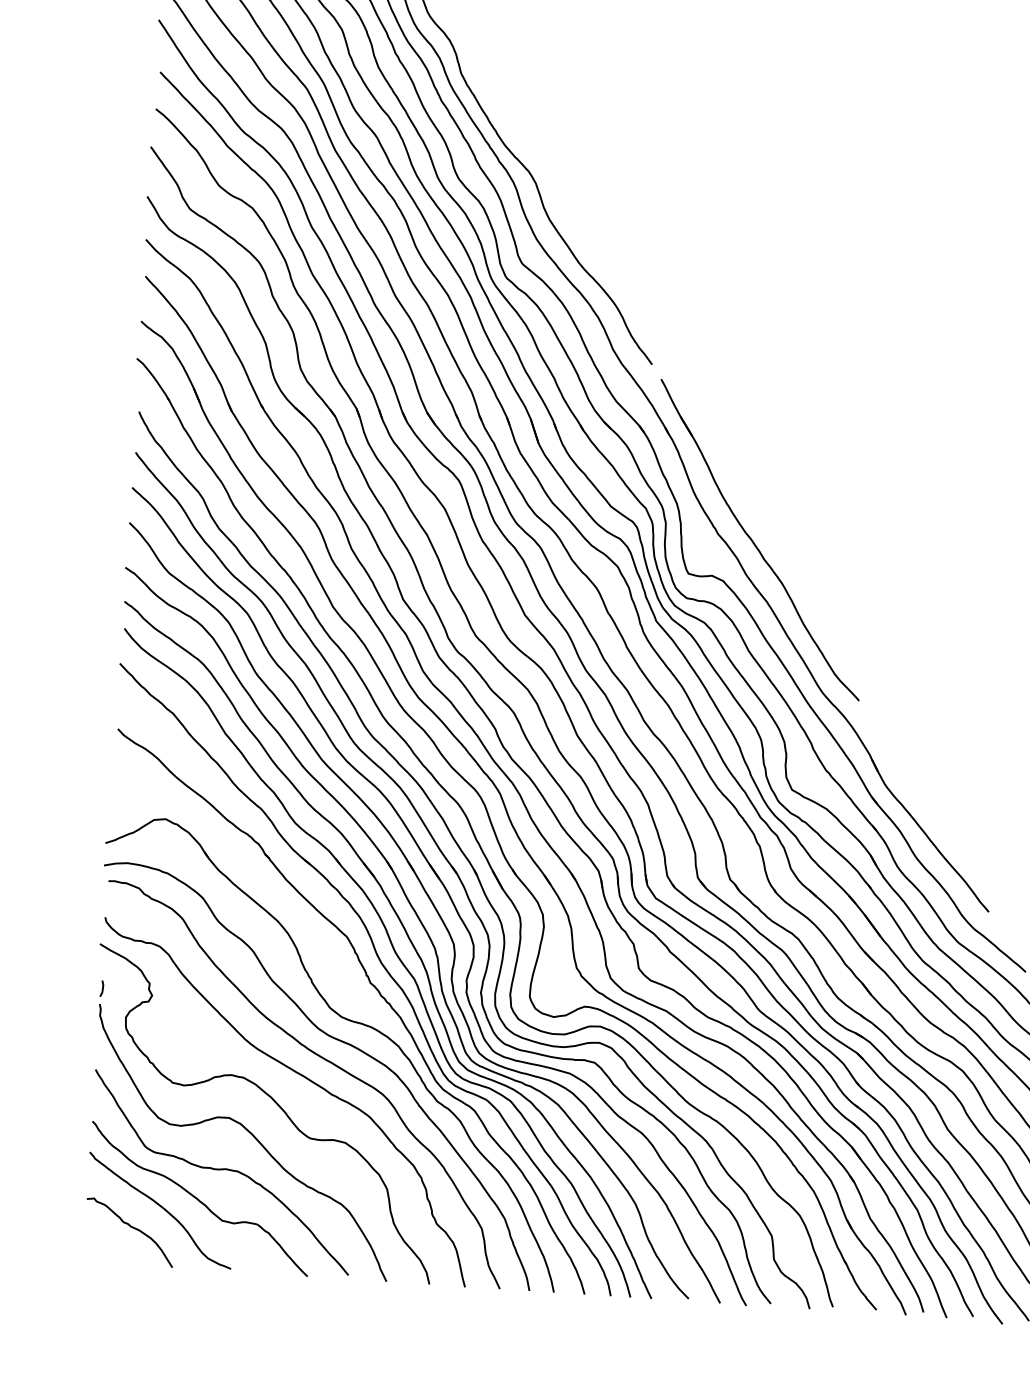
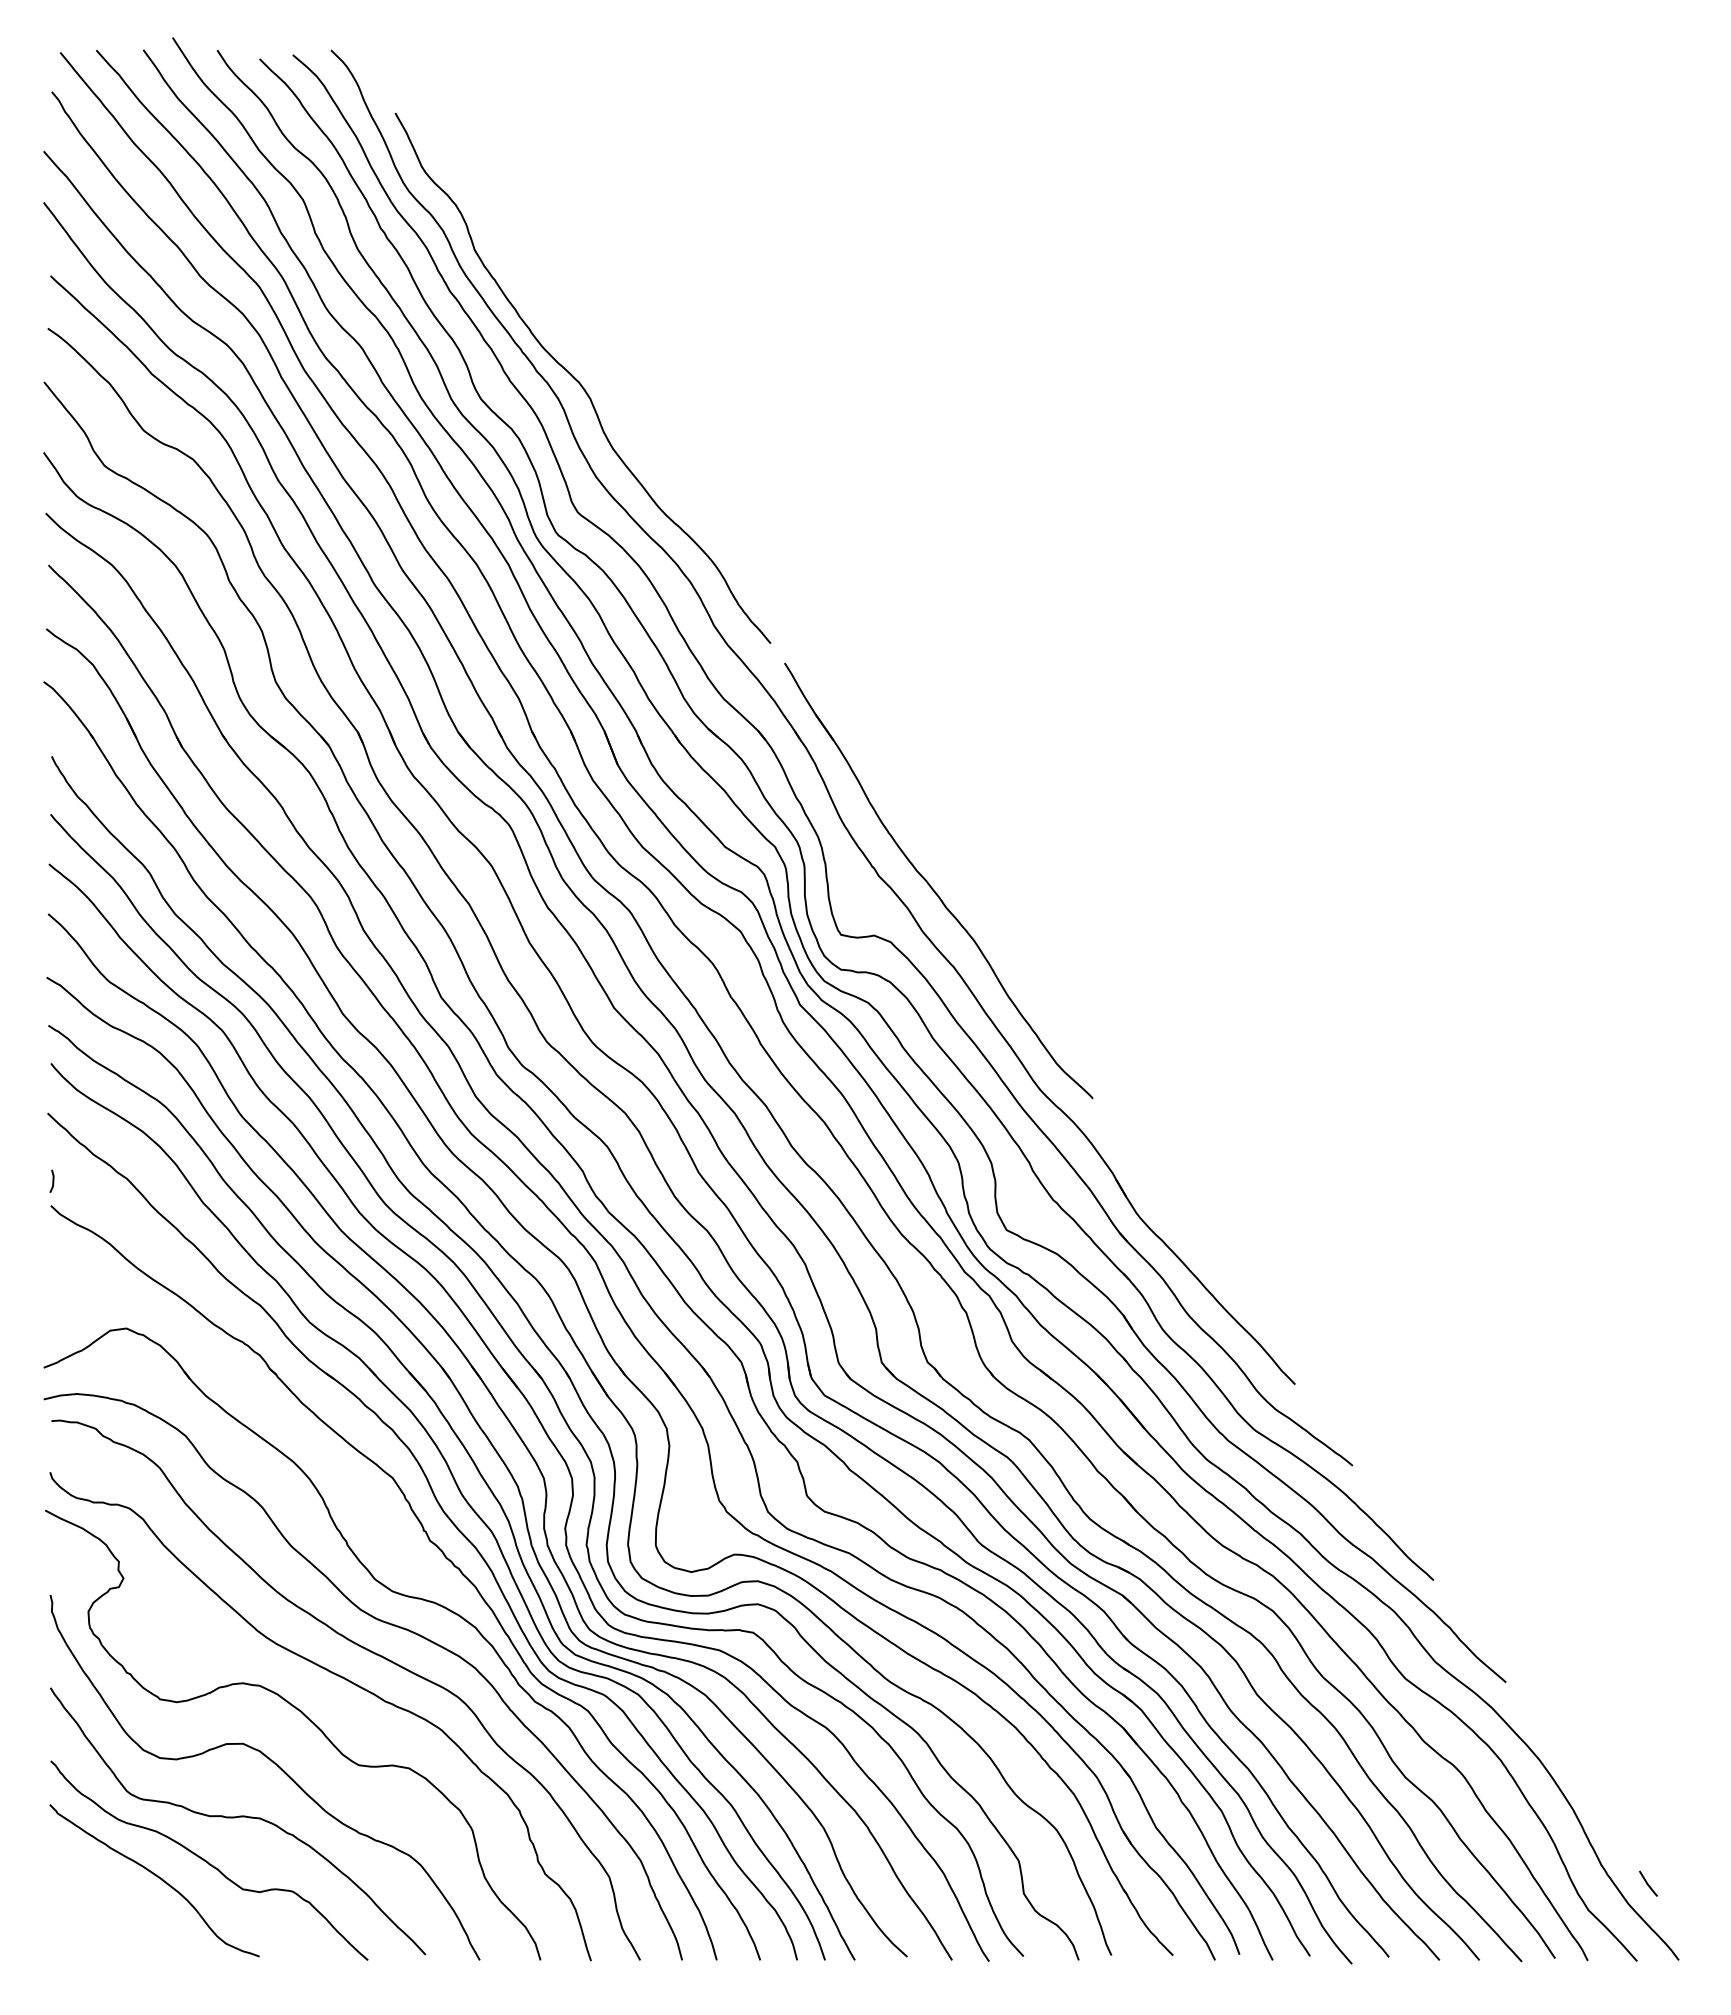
line: (102, 988) -> (52, 1180), moved
curve: (131, 1227) -> (115, 1907), removed

